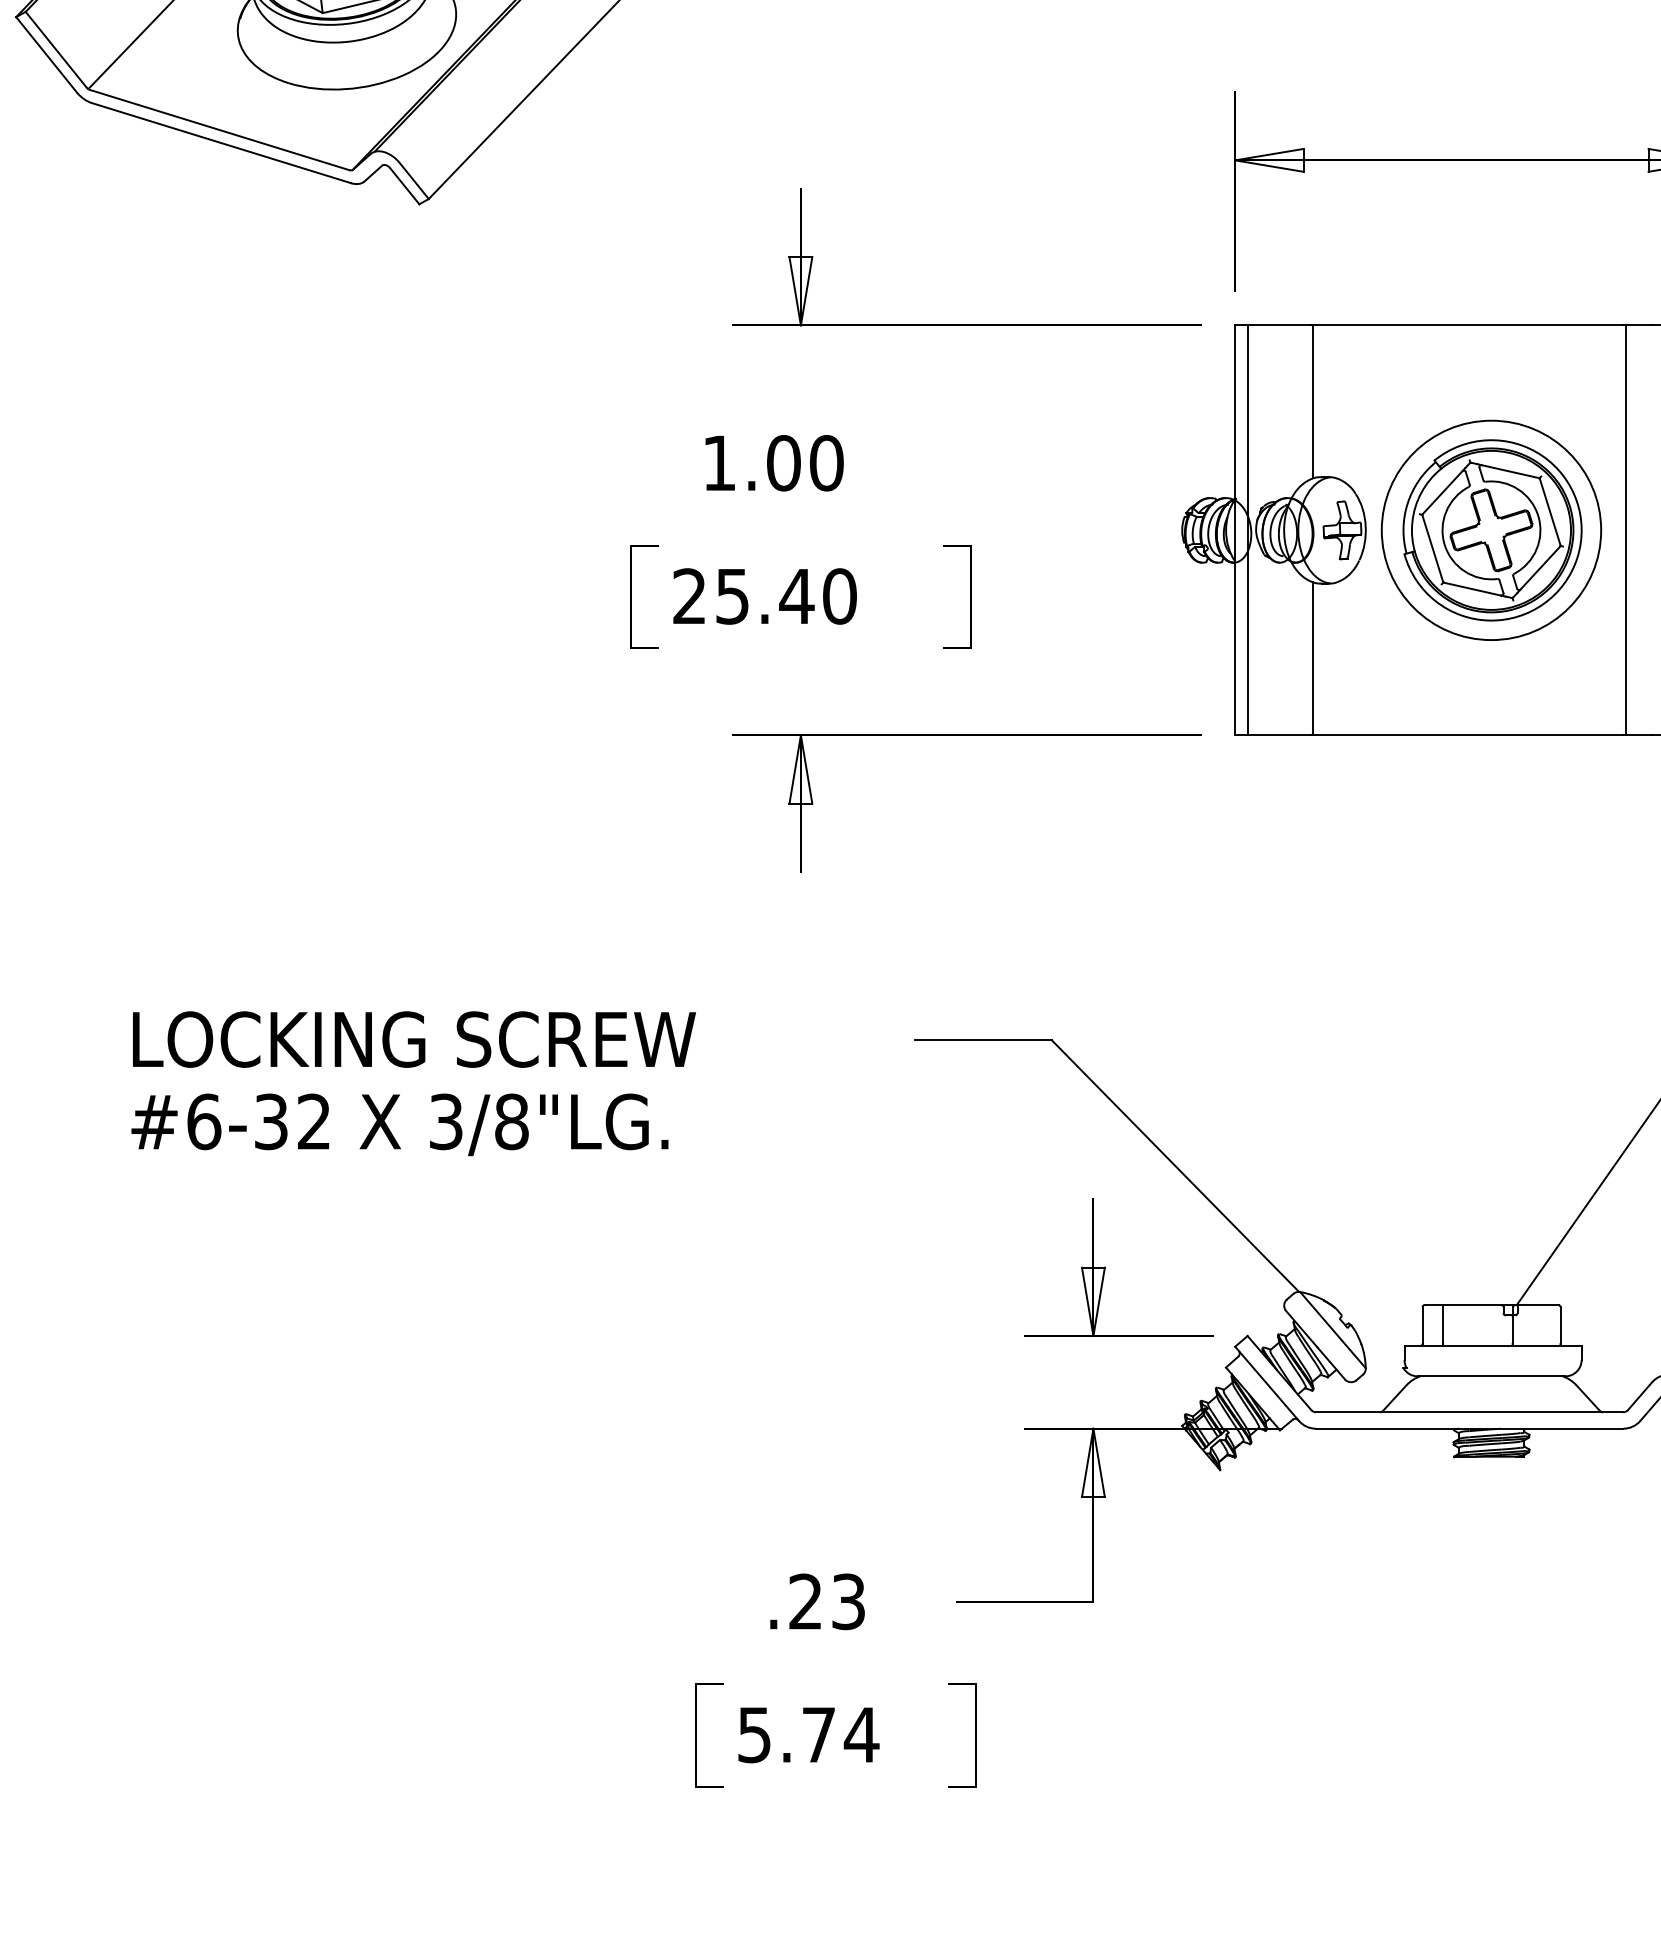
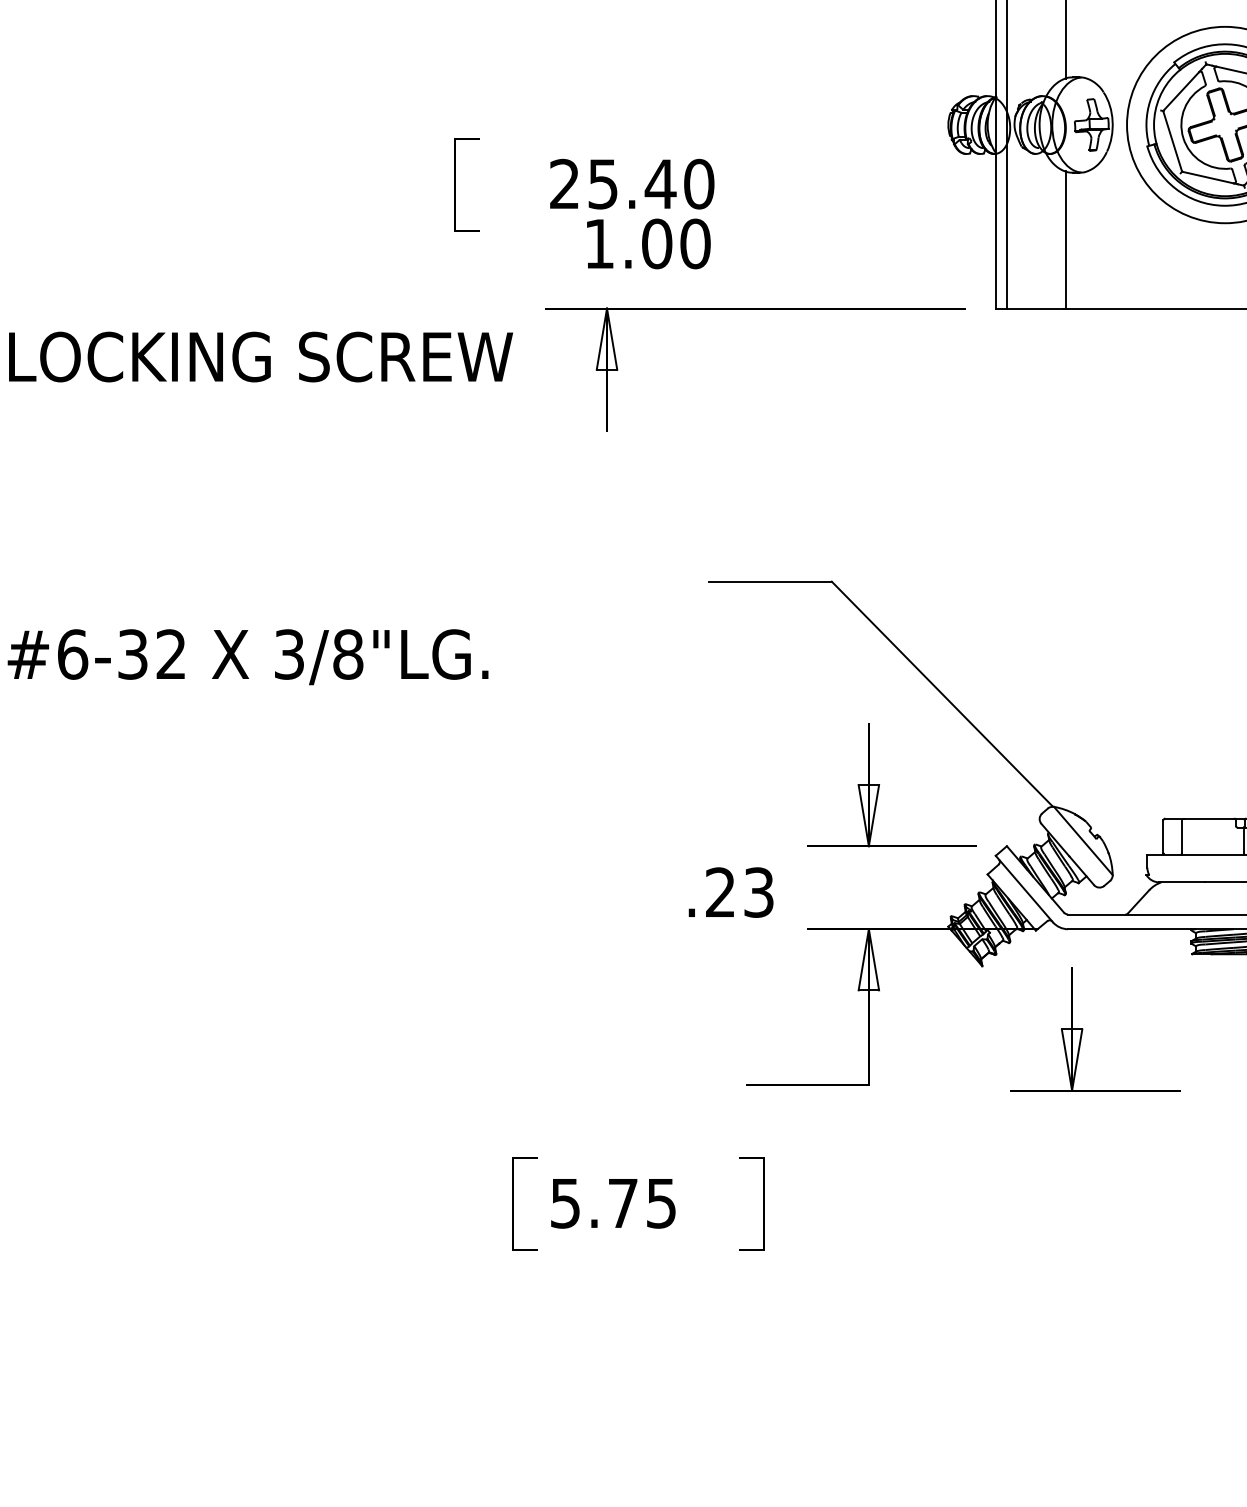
text: (774, 463) -> (648, 244), moved
text: (764, 596) -> (631, 184), moved
part: (970, 596) -> (758, 184), removed
text: (414, 1039) -> (261, 356), moved
part: (1332, 1540) -> (1082, 1029), added
text: (817, 1601) -> (731, 892), moved
text: (861, 1735) -> (661, 1203), 5.74 -> 5.75

